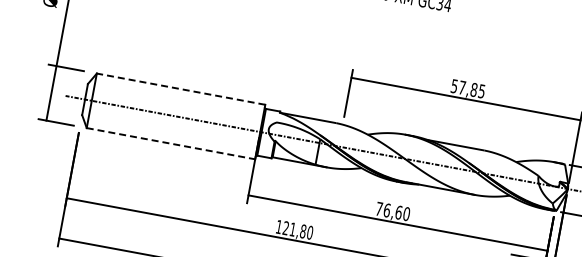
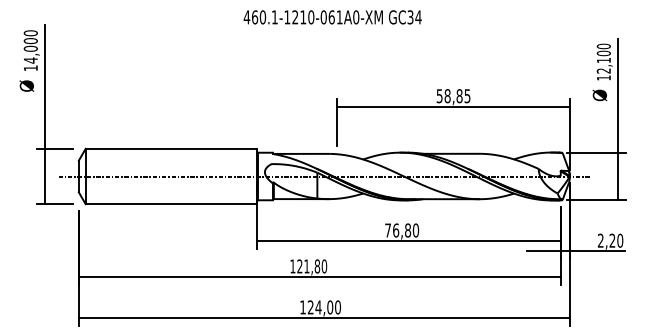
line: (181, 88) -> (171, 148), dashed -> solid
text: (462, 88) -> (447, 96), 57,85 -> 58,85
line: (171, 143) -> (171, 204), dashed -> solid
text: (399, 212) -> (408, 230), 76,60 -> 76,80

